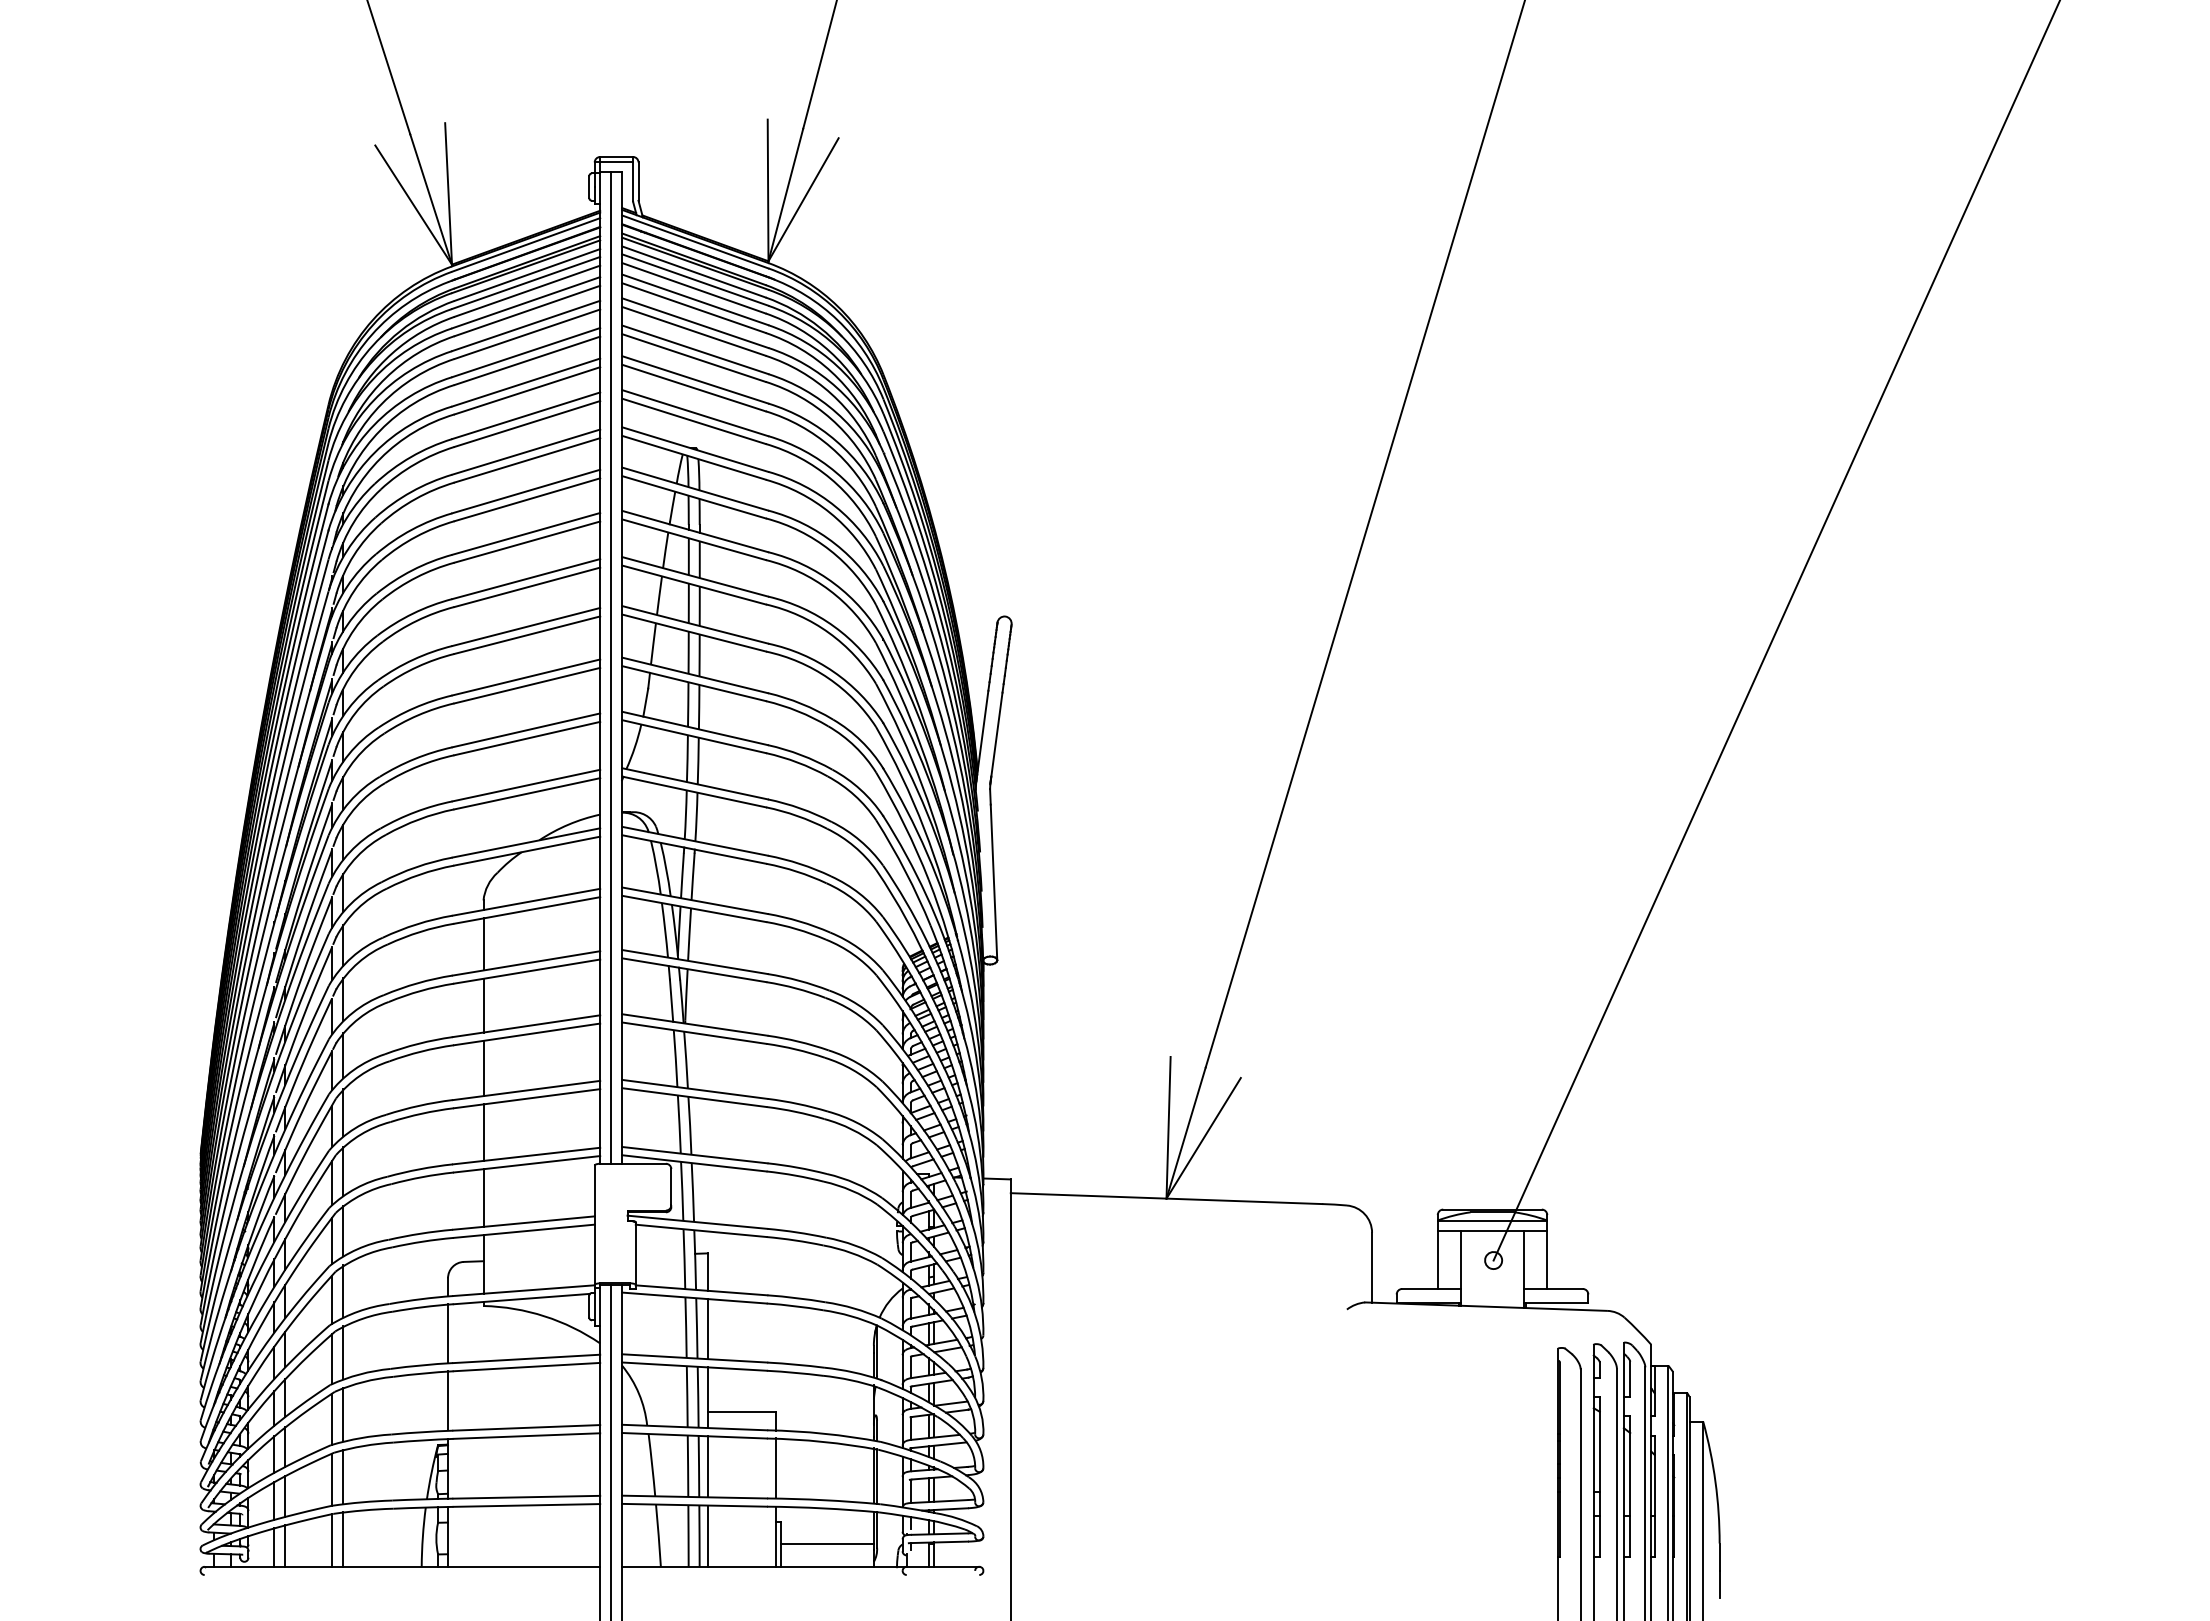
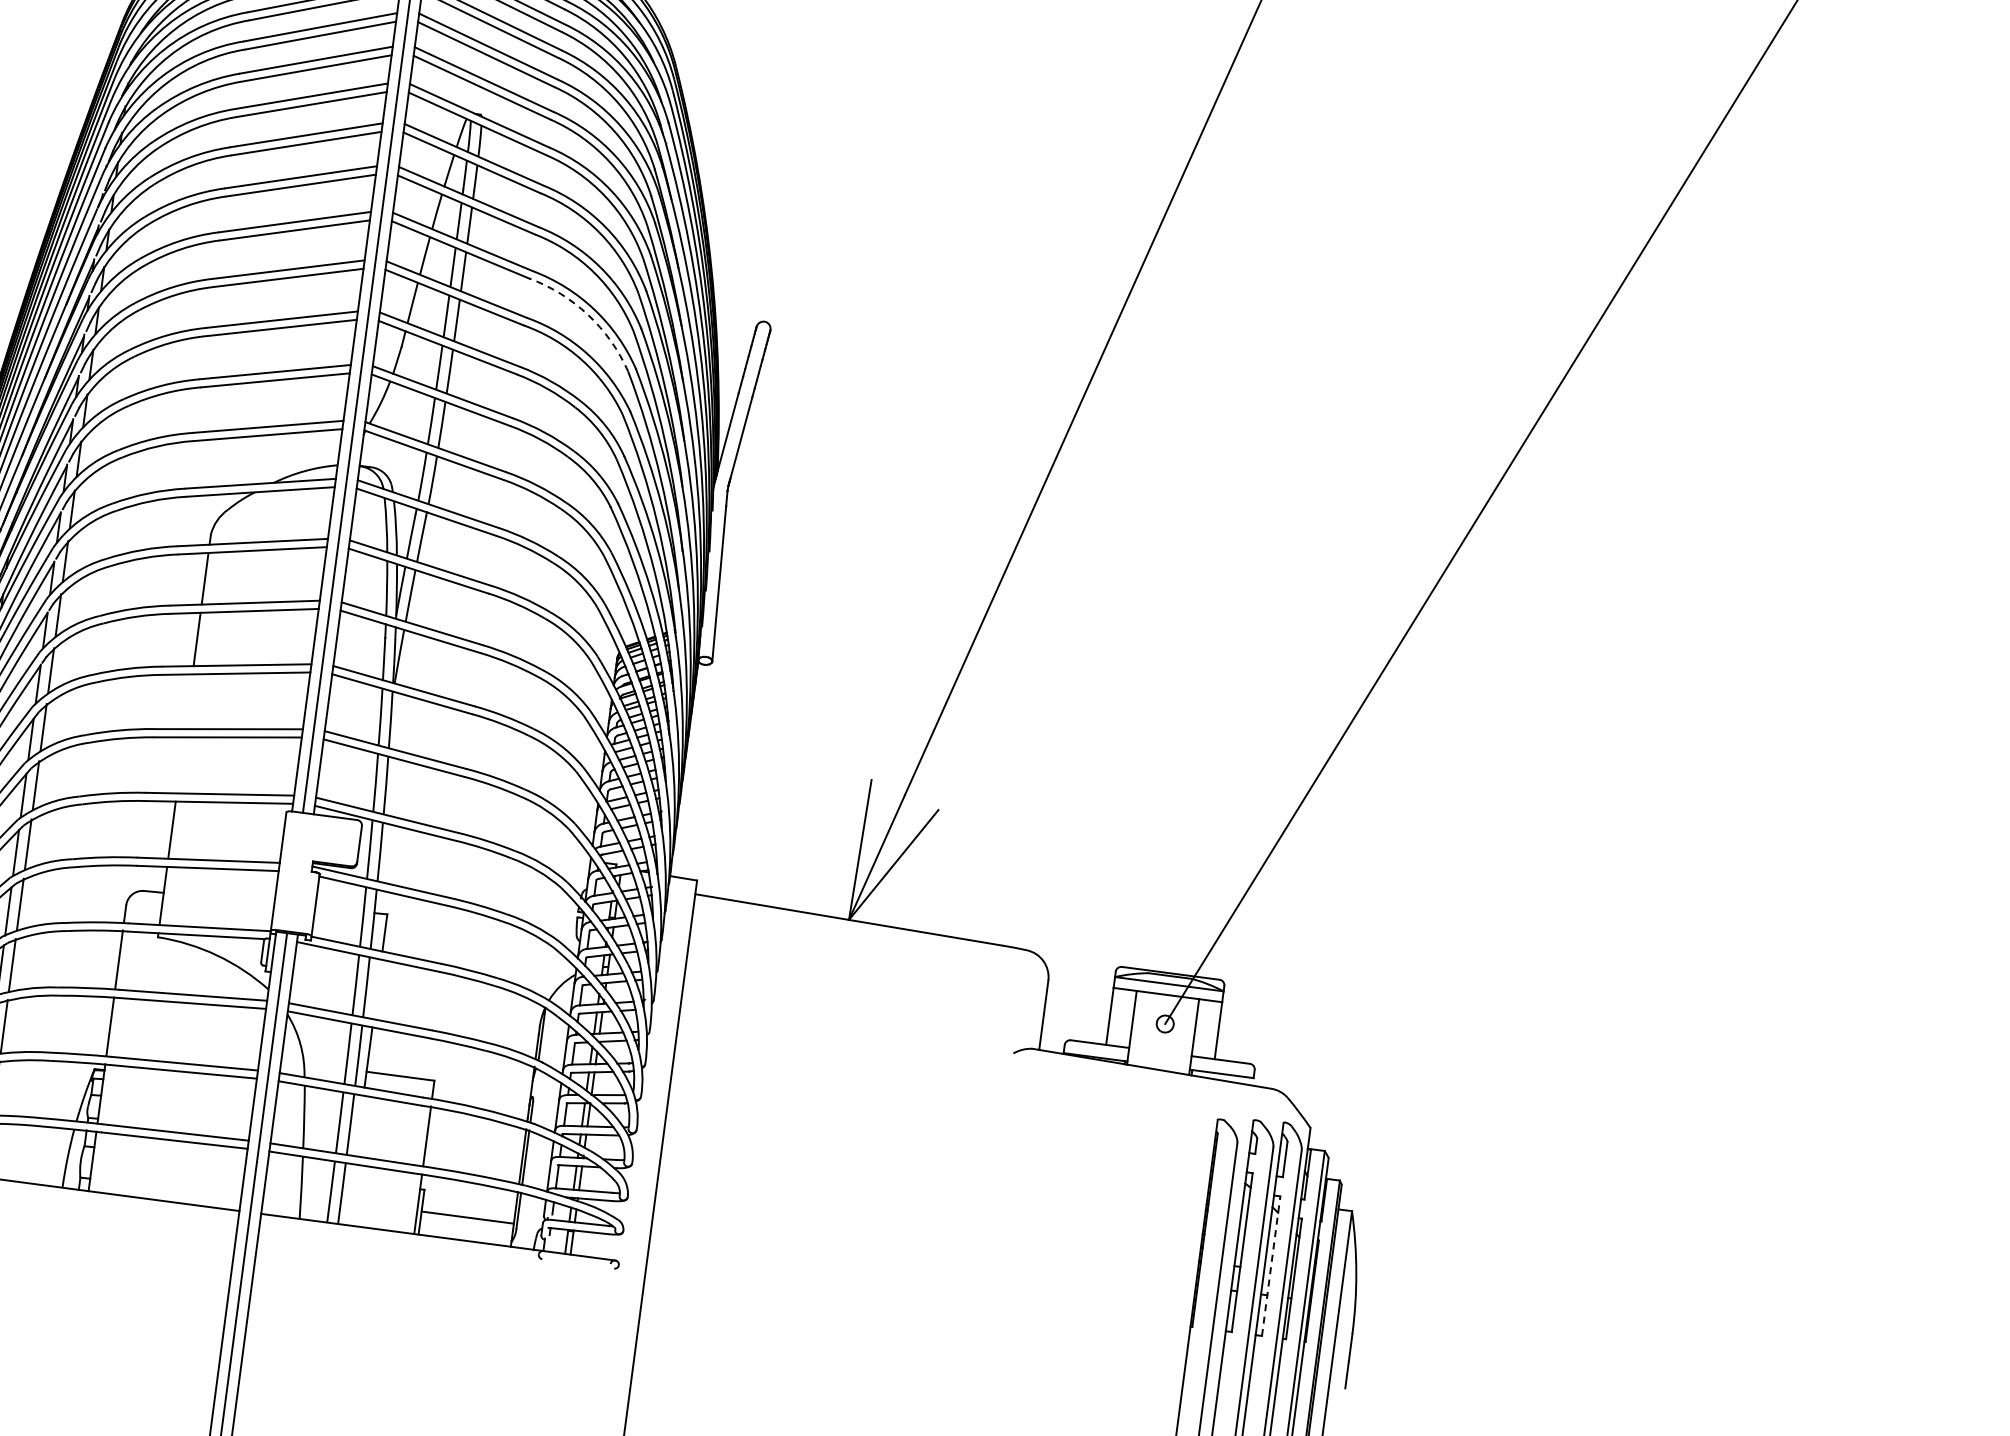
arc: (829, 632) -> (588, 314), solid -> dashed
line: (483, 1068) -> (188, 701), removed
line: (483, 1132) -> (180, 765), removed
line: (708, 1329) -> (377, 989), removed
line: (708, 1466) -> (359, 1125), removed
line: (1630, 1486) -> (1271, 1265), solid -> dashed
line: (708, 1535) -> (350, 1194), removed

